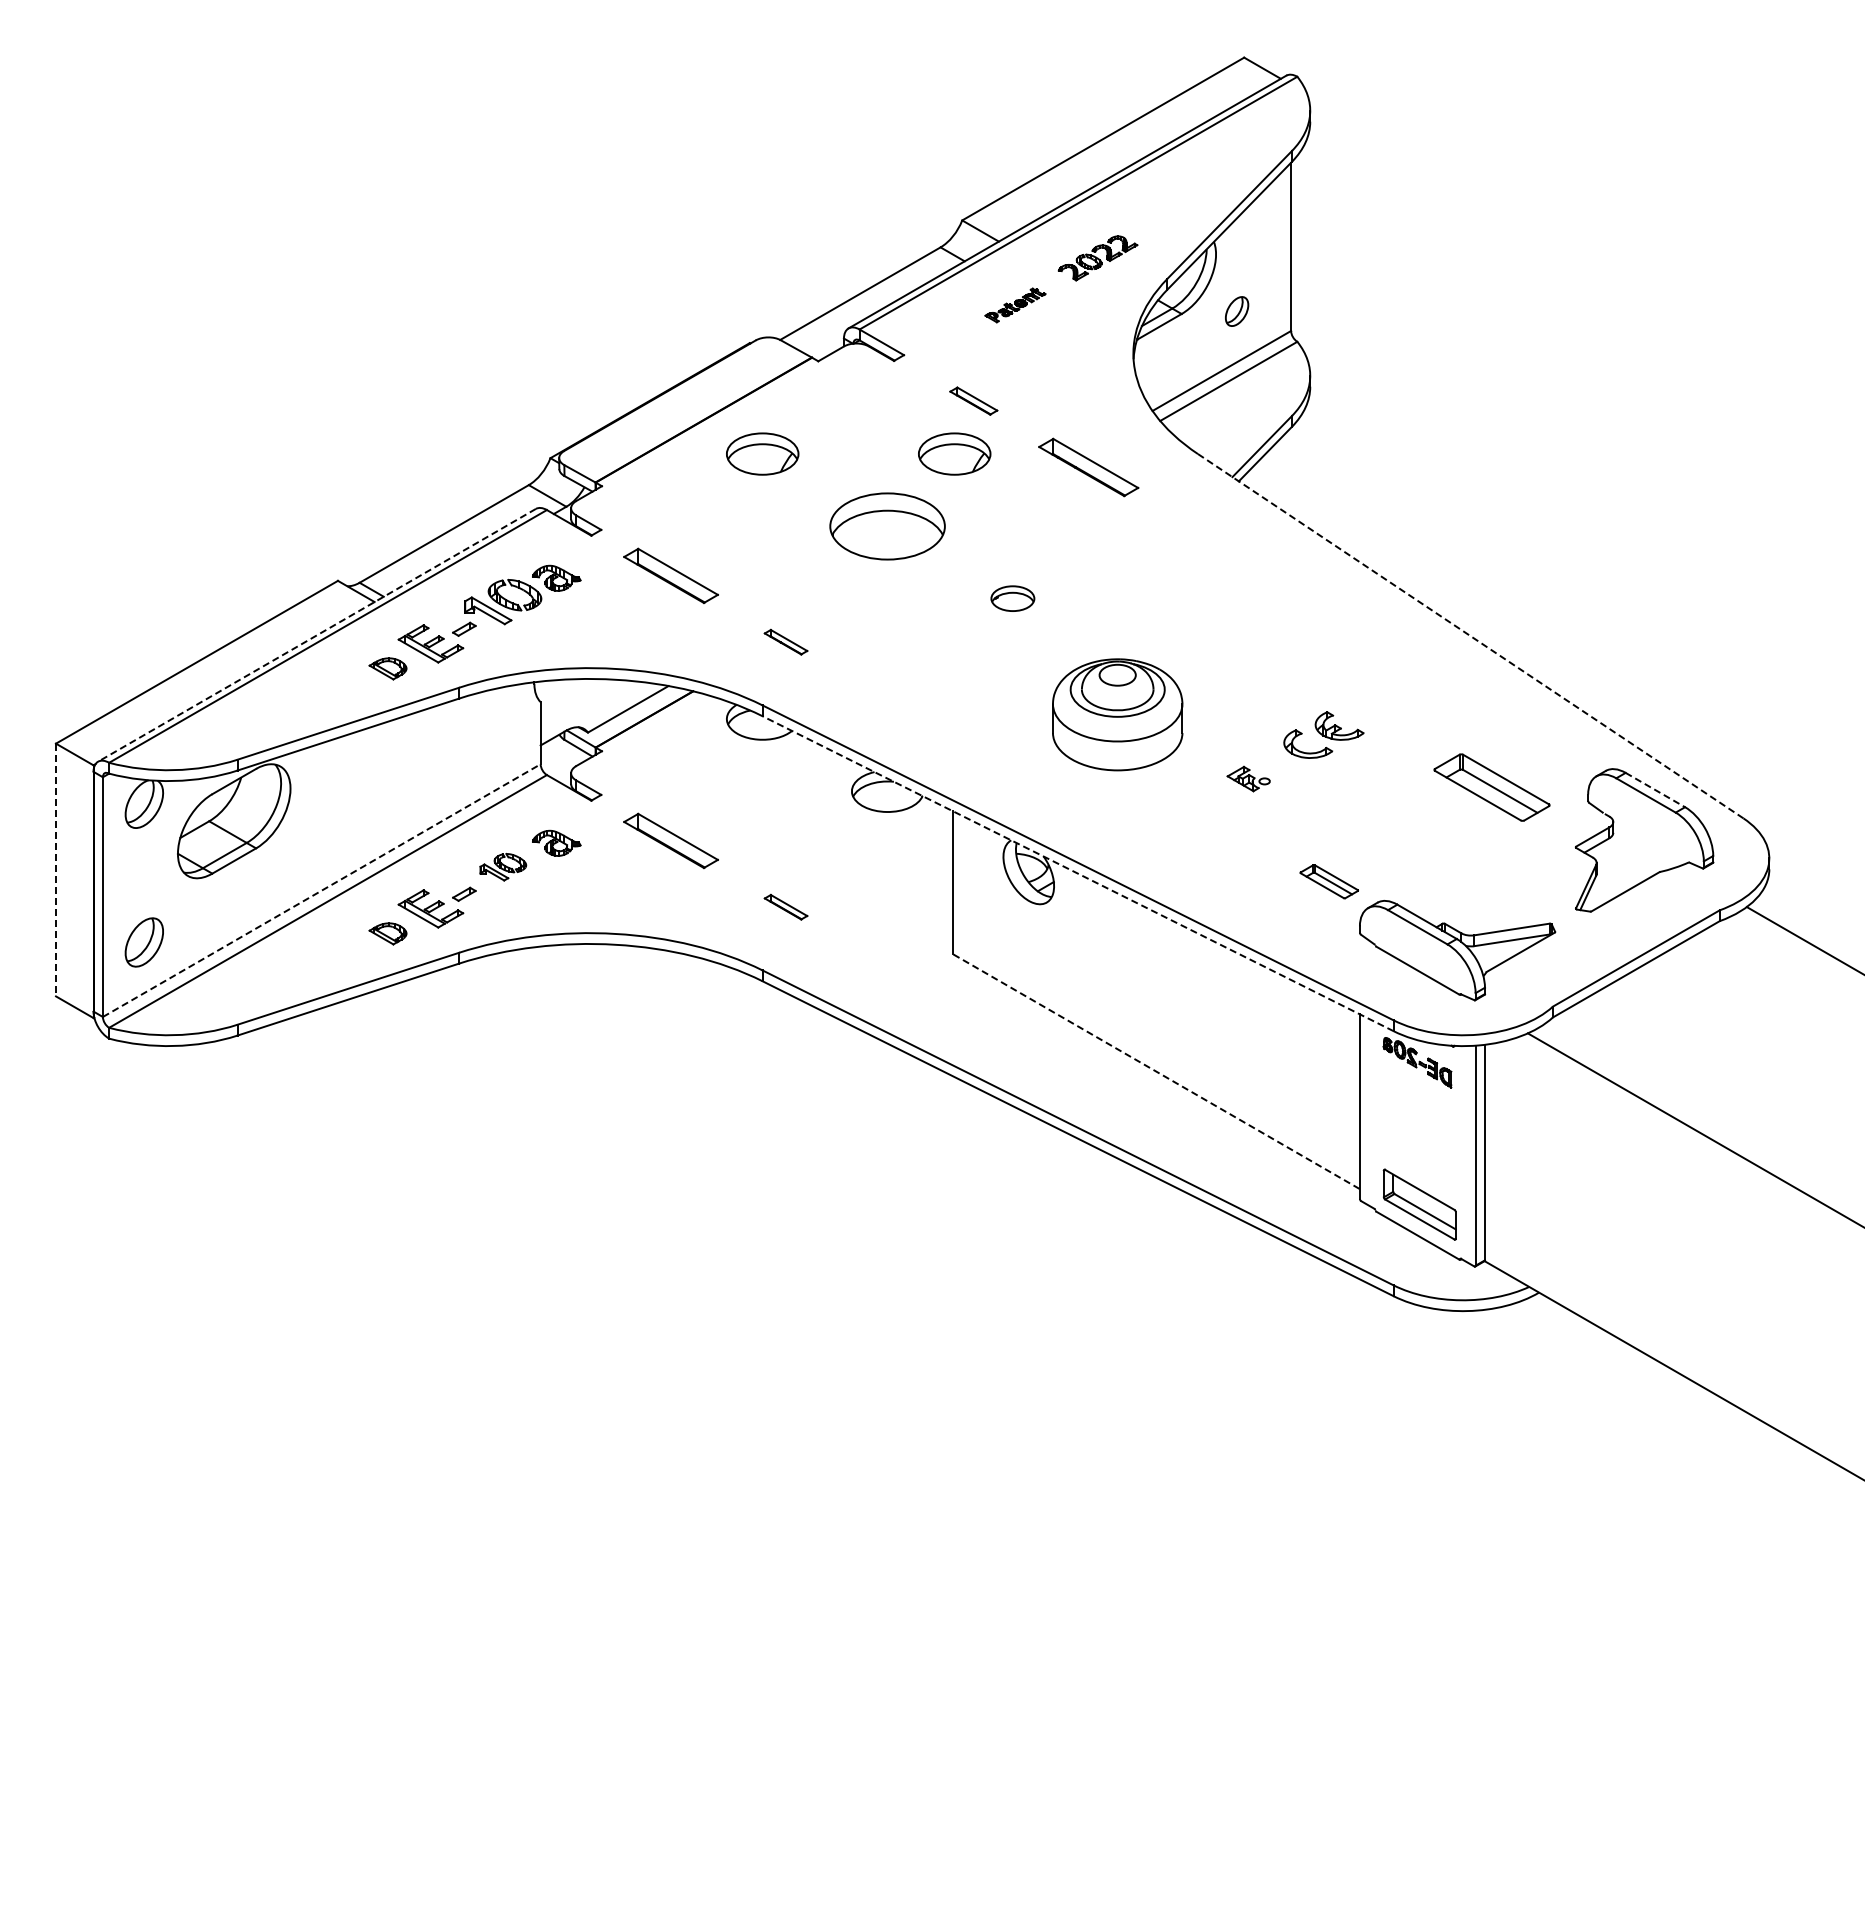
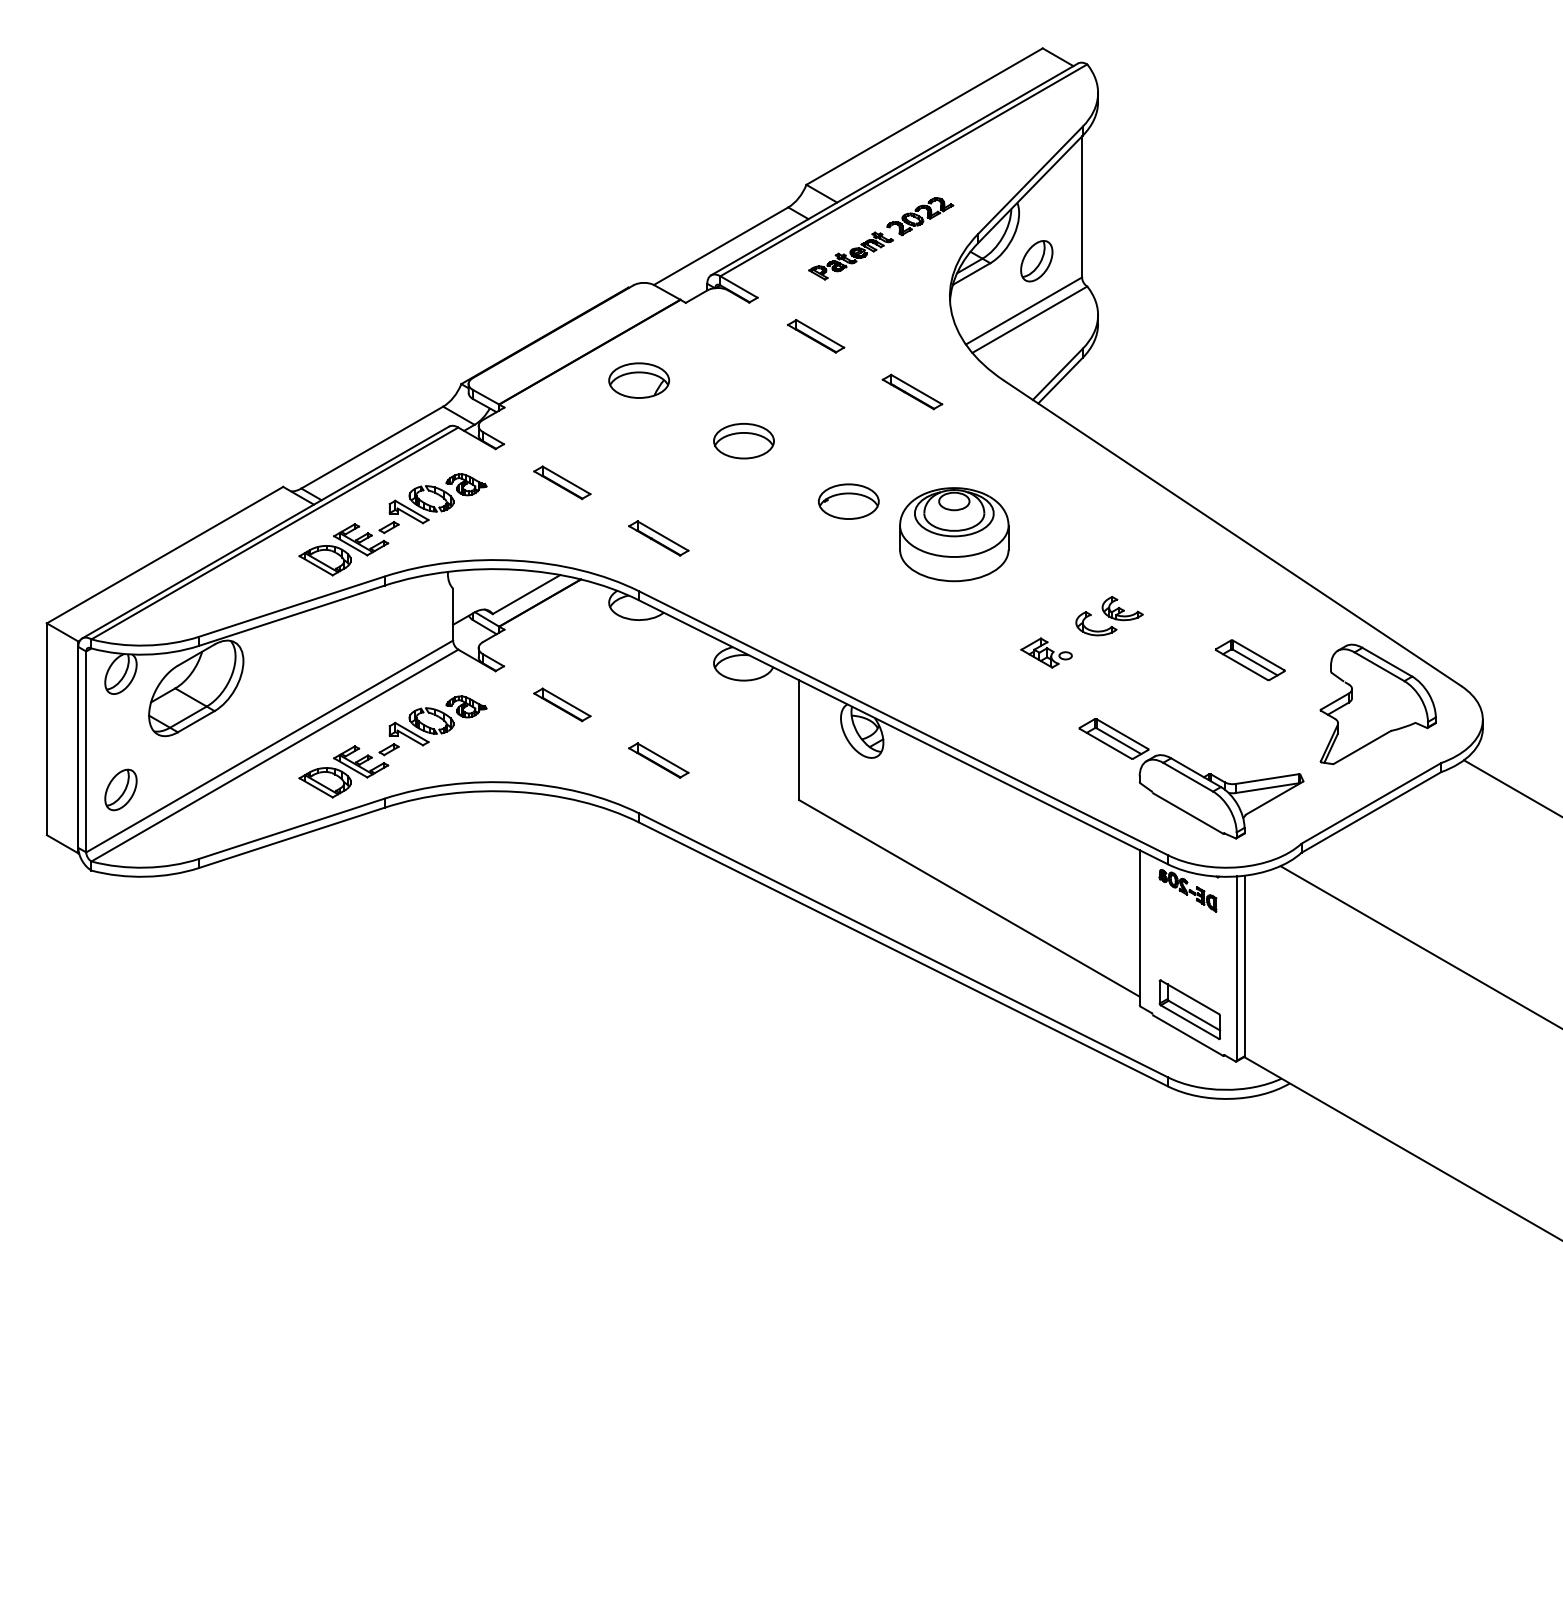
part: (1015, 305) -> (851, 256), size x1.67
part: (1236, 311) -> (1036, 261), size x1.67
part: (973, 400) -> (815, 335), size x1.43
part: (954, 453) -> (799, 380), removed
part: (1088, 467) -> (912, 391), size x0.71
part: (887, 525) -> (743, 440), size x0.62
part: (670, 575) -> (561, 482), size x0.71
part: (1012, 598) -> (848, 501), size x1.67
line: (316, 635) -> (265, 532), dashed -> solid
line: (1470, 636) -> (1232, 533), dashed -> solid
part: (785, 641) -> (658, 537), size x1.67
part: (387, 668) -> (324, 560), size x1.67
part: (1117, 714) -> (954, 534), moved
part: (1248, 778) -> (1046, 652), size x1.43
part: (1491, 787) -> (1249, 660), size x0.71
line: (1655, 790) -> (1387, 662), dashed -> solid
part: (670, 840) -> (561, 704), size x0.71
part: (503, 867) -> (421, 727), size x1.67
line: (56, 870) -> (47, 729), dashed -> solid
line: (1078, 873) -> (903, 732), dashed -> solid
part: (1329, 881) -> (1114, 738), size x1.43
line: (321, 890) -> (269, 746), dashed -> solid
part: (785, 906) -> (658, 759), size x1.67
part: (387, 933) -> (324, 782), size x1.67
line: (1156, 1071) -> (969, 898), dashed -> solid

